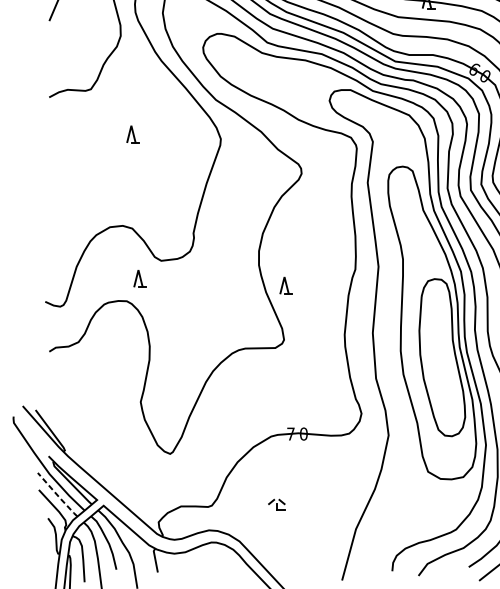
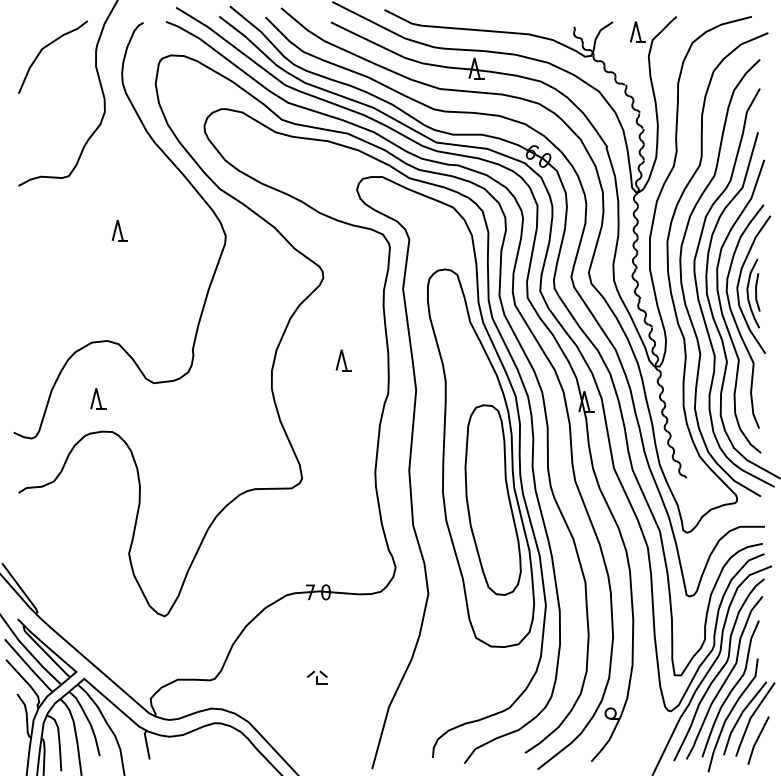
part: (140, 278) -> (98, 398), moved
part: (286, 285) -> (343, 360), moved
line: (57, 495) -> (28, 666), dashed -> solid
part: (276, 504) -> (317, 677), moved

